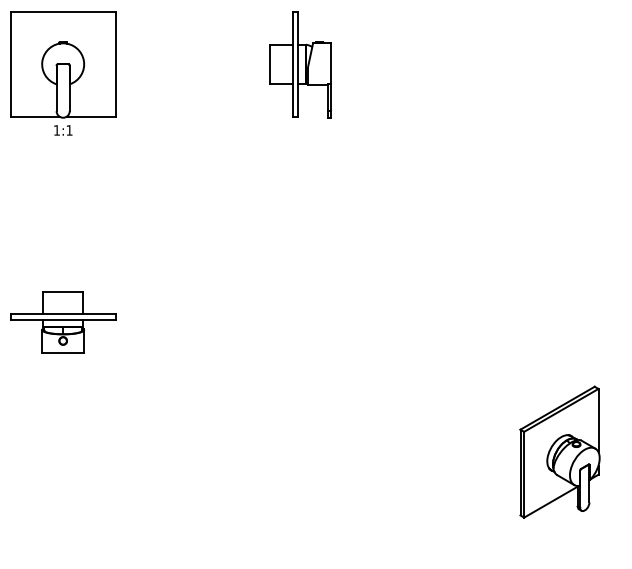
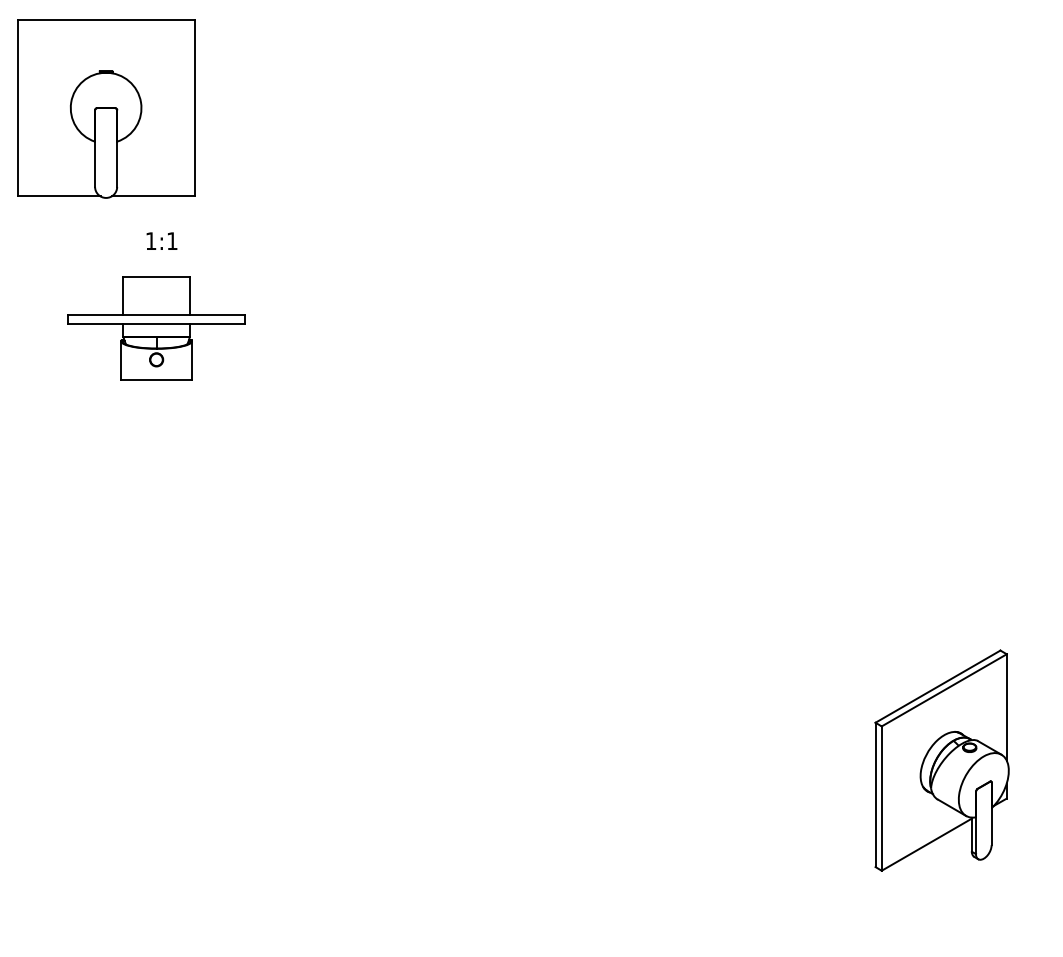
part: (300, 64) -> (505, 108), removed
text: (63, 130) -> (162, 241), moved
part: (63, 322) -> (157, 328), moved

